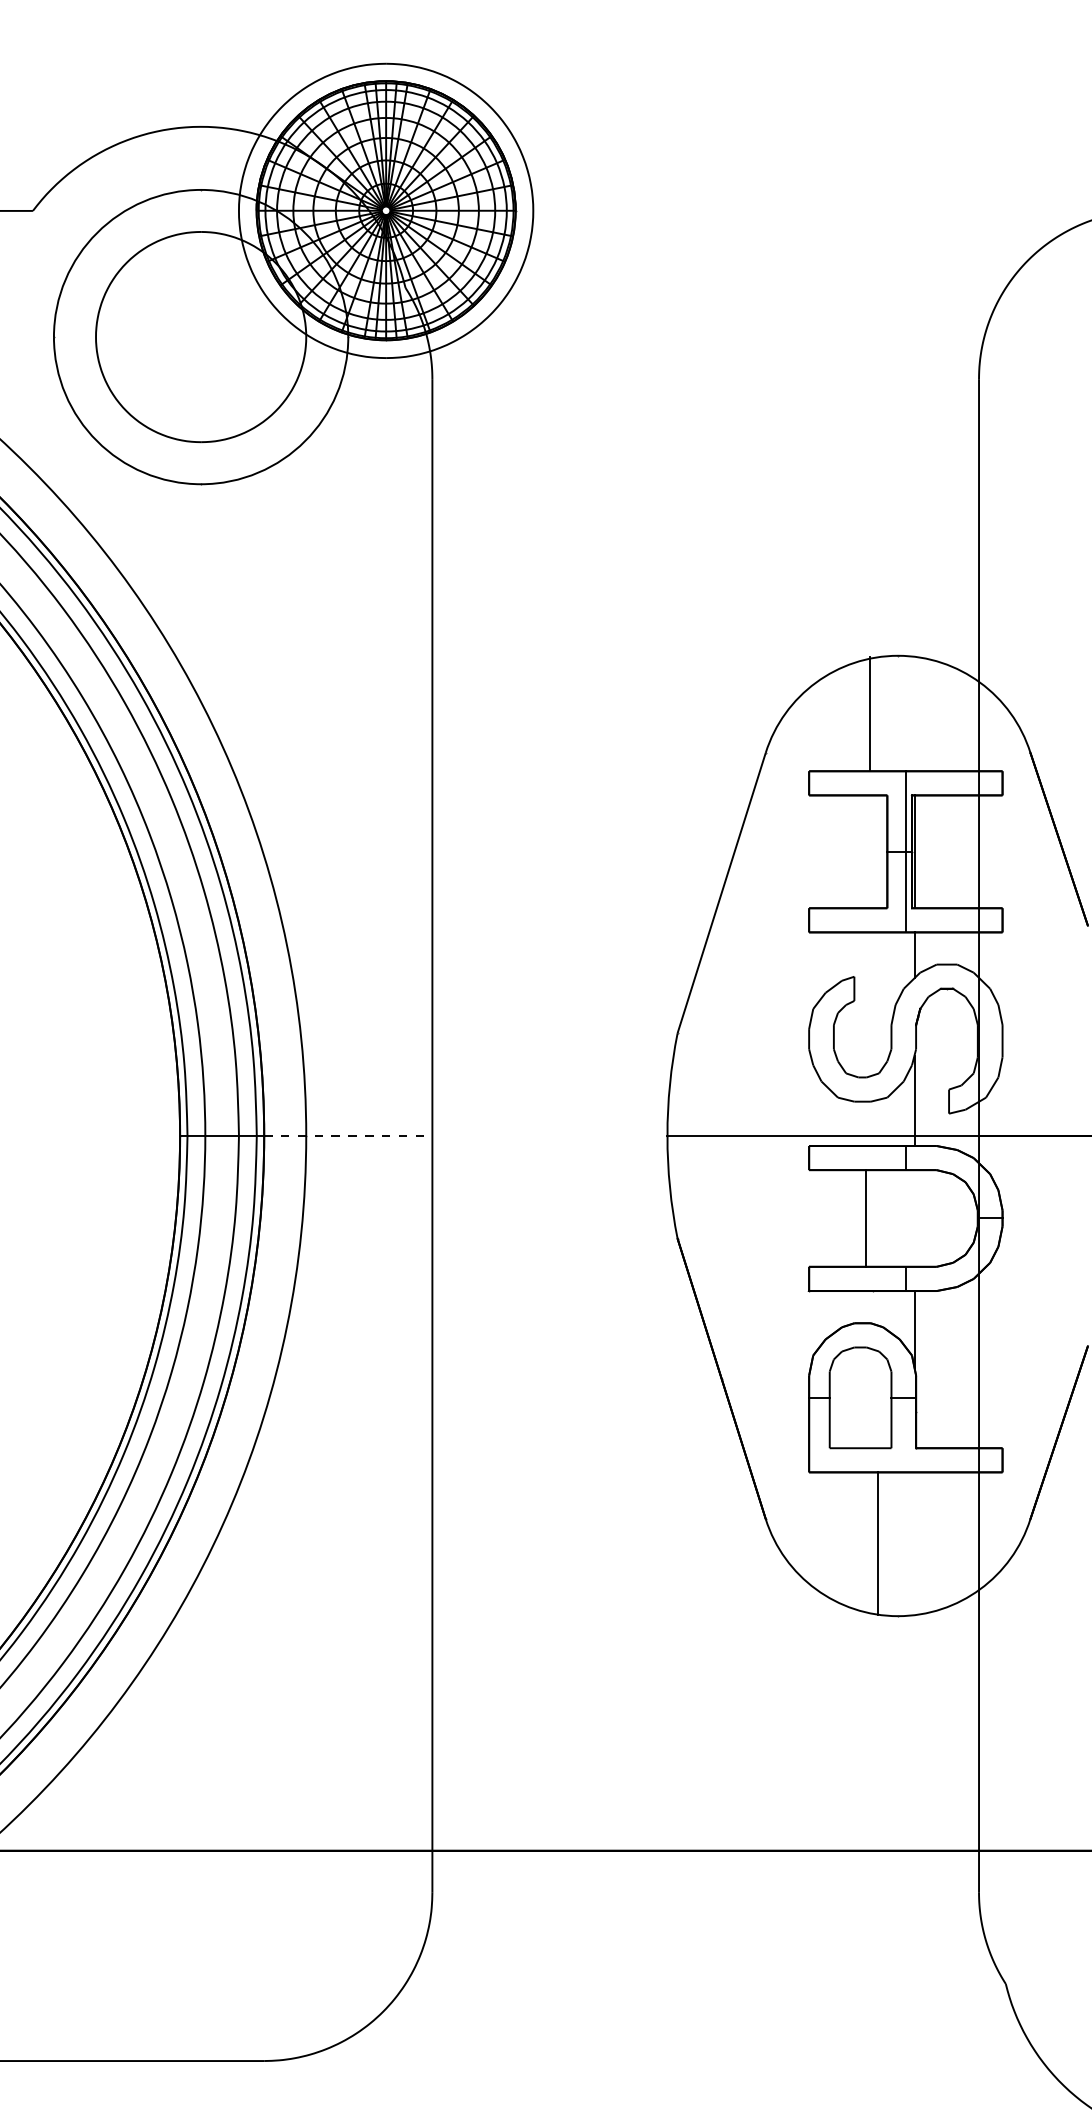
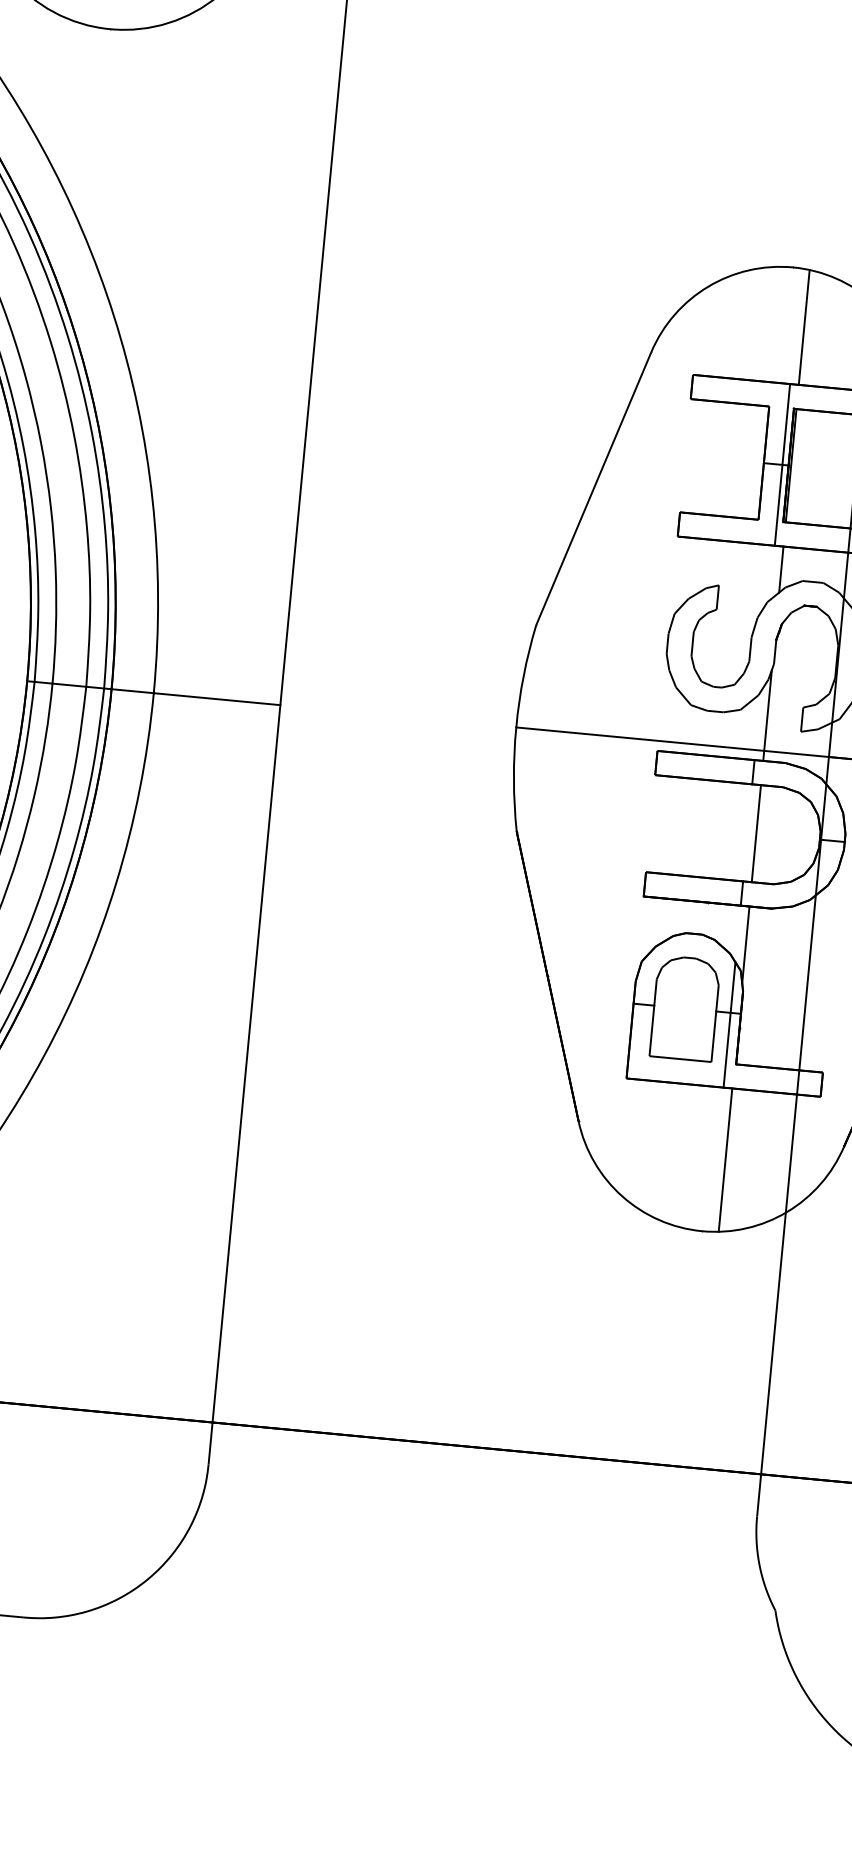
line: (869, 713) -> (804, 326), moved
line: (348, 1135) -> (196, 696), dashed -> solid
line: (865, 1218) -> (756, 833), moved
line: (905, 1409) -> (729, 1024), added
line: (877, 1543) -> (725, 1159), moved

